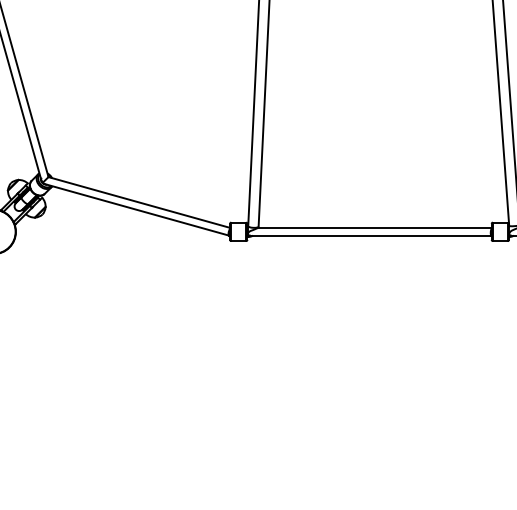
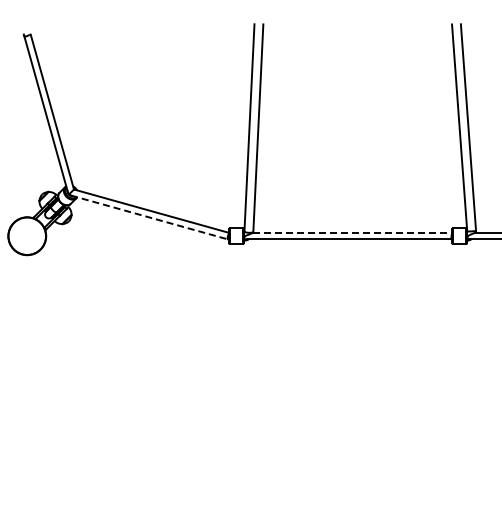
line: (138, 209) -> (150, 217), solid -> dashed
line: (374, 228) -> (352, 233), solid -> dashed

